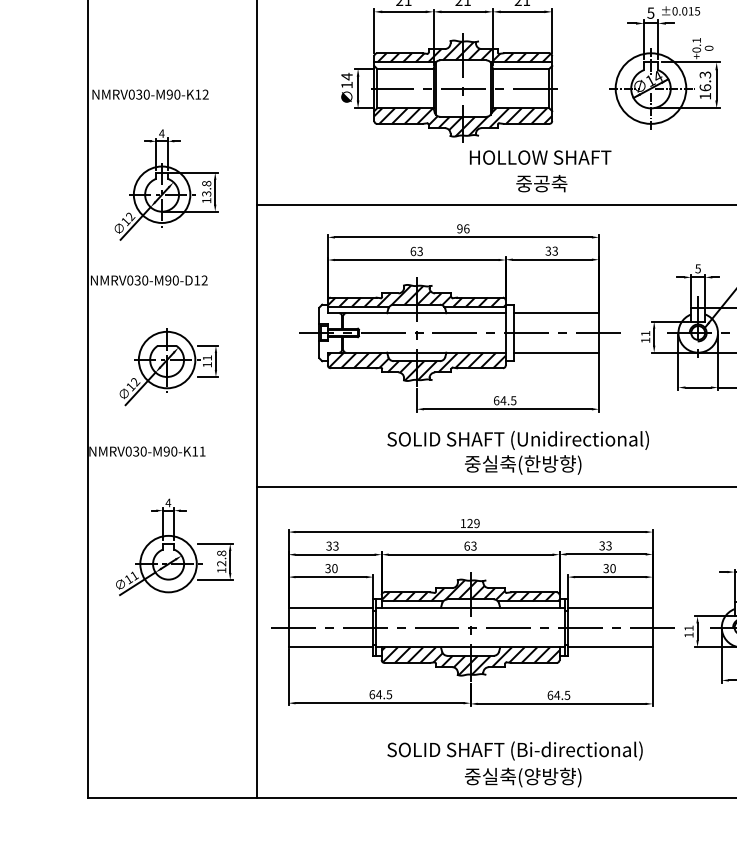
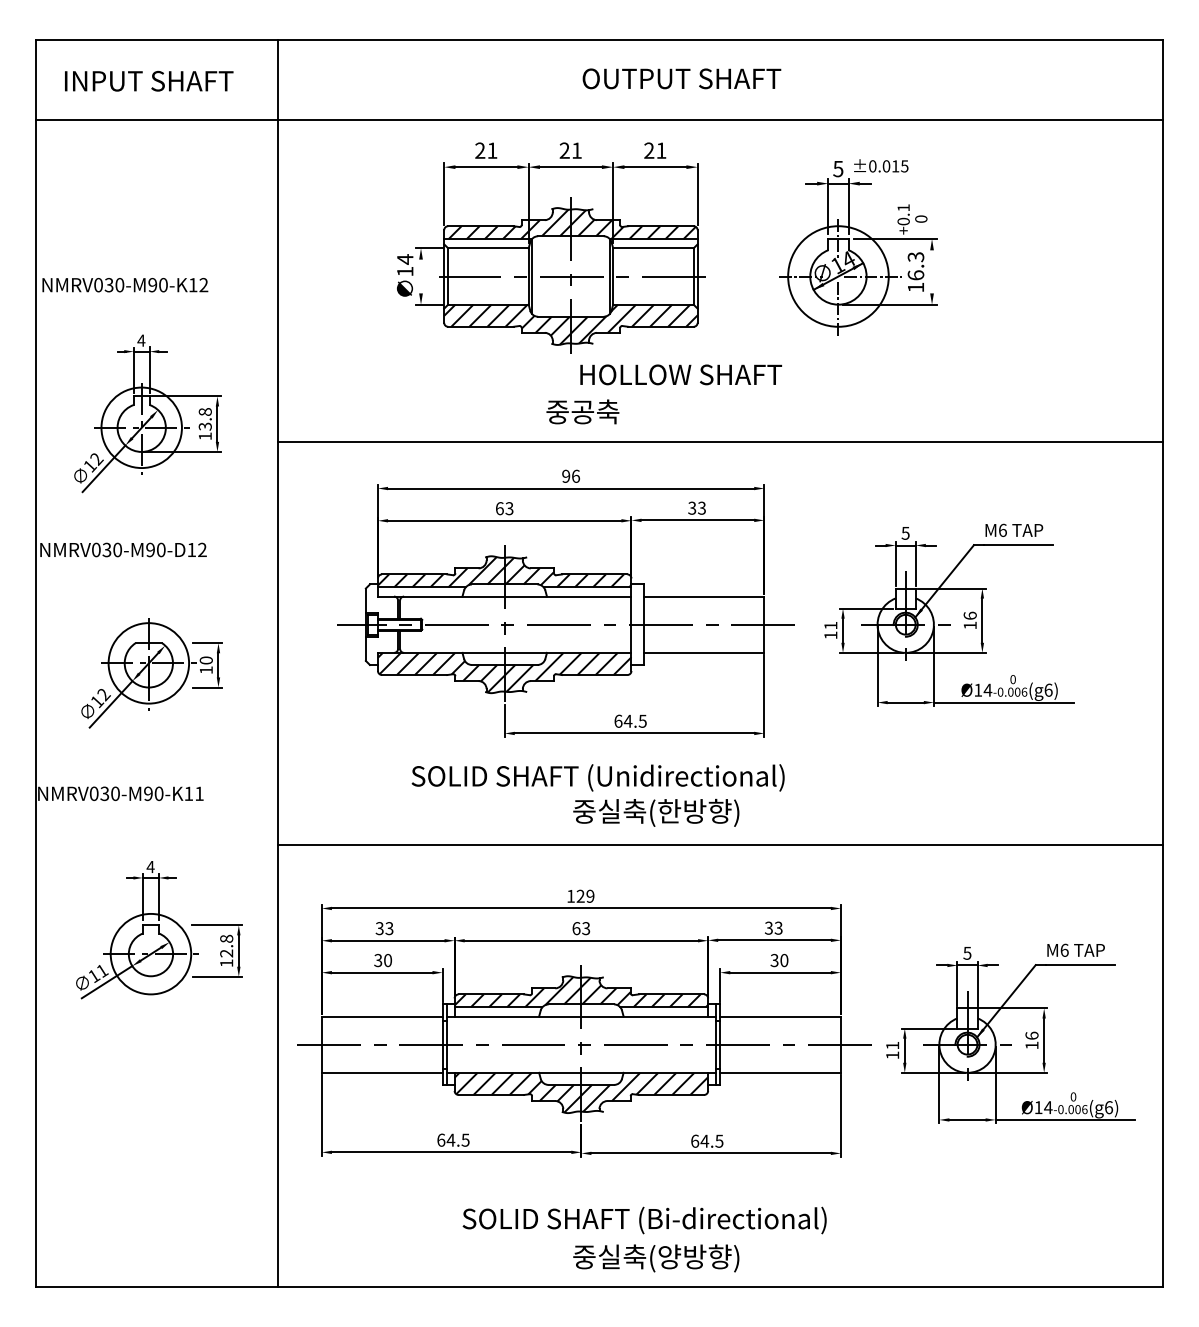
line: (716, 85) -> (932, 271), removed
line: (358, 88) -> (421, 276), removed
text: (541, 183) -> (582, 411), moved
text: (206, 358) -> (205, 660), 11 -> 10
text: (517, 440) -> (597, 777), moved

